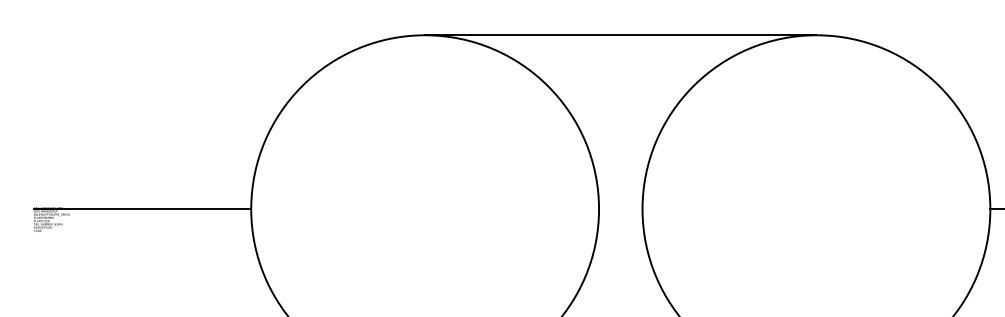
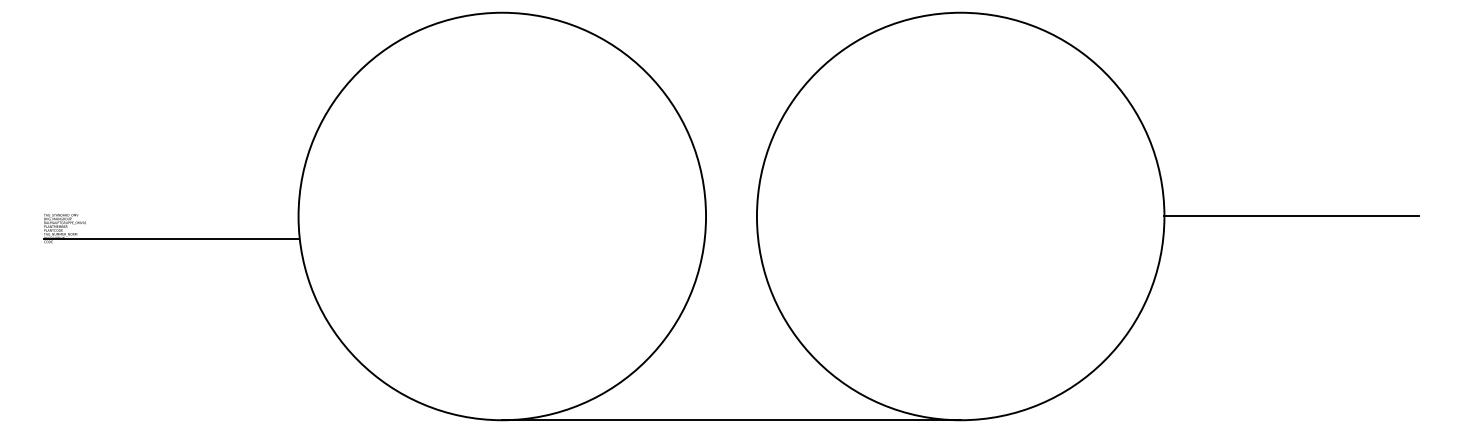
line: (620, 35) -> (731, 12), removed
line: (141, 209) -> (170, 239), moved

